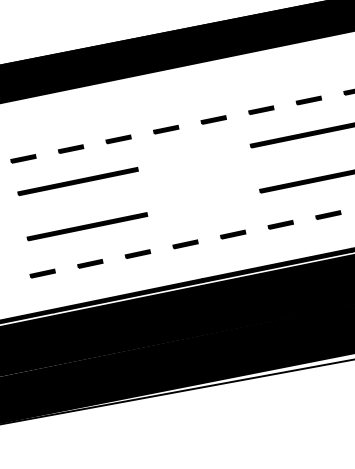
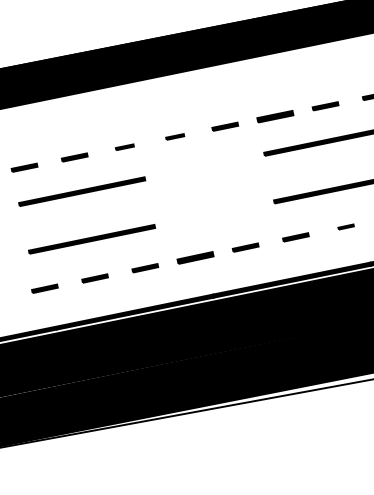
part: (261, 109) -> (275, 115), size x1.4
part: (166, 129) -> (175, 136), size x0.7
part: (118, 139) -> (124, 147), size x0.7
part: (328, 214) -> (346, 226), size x0.6
part: (185, 244) -> (195, 258), size x1.4

